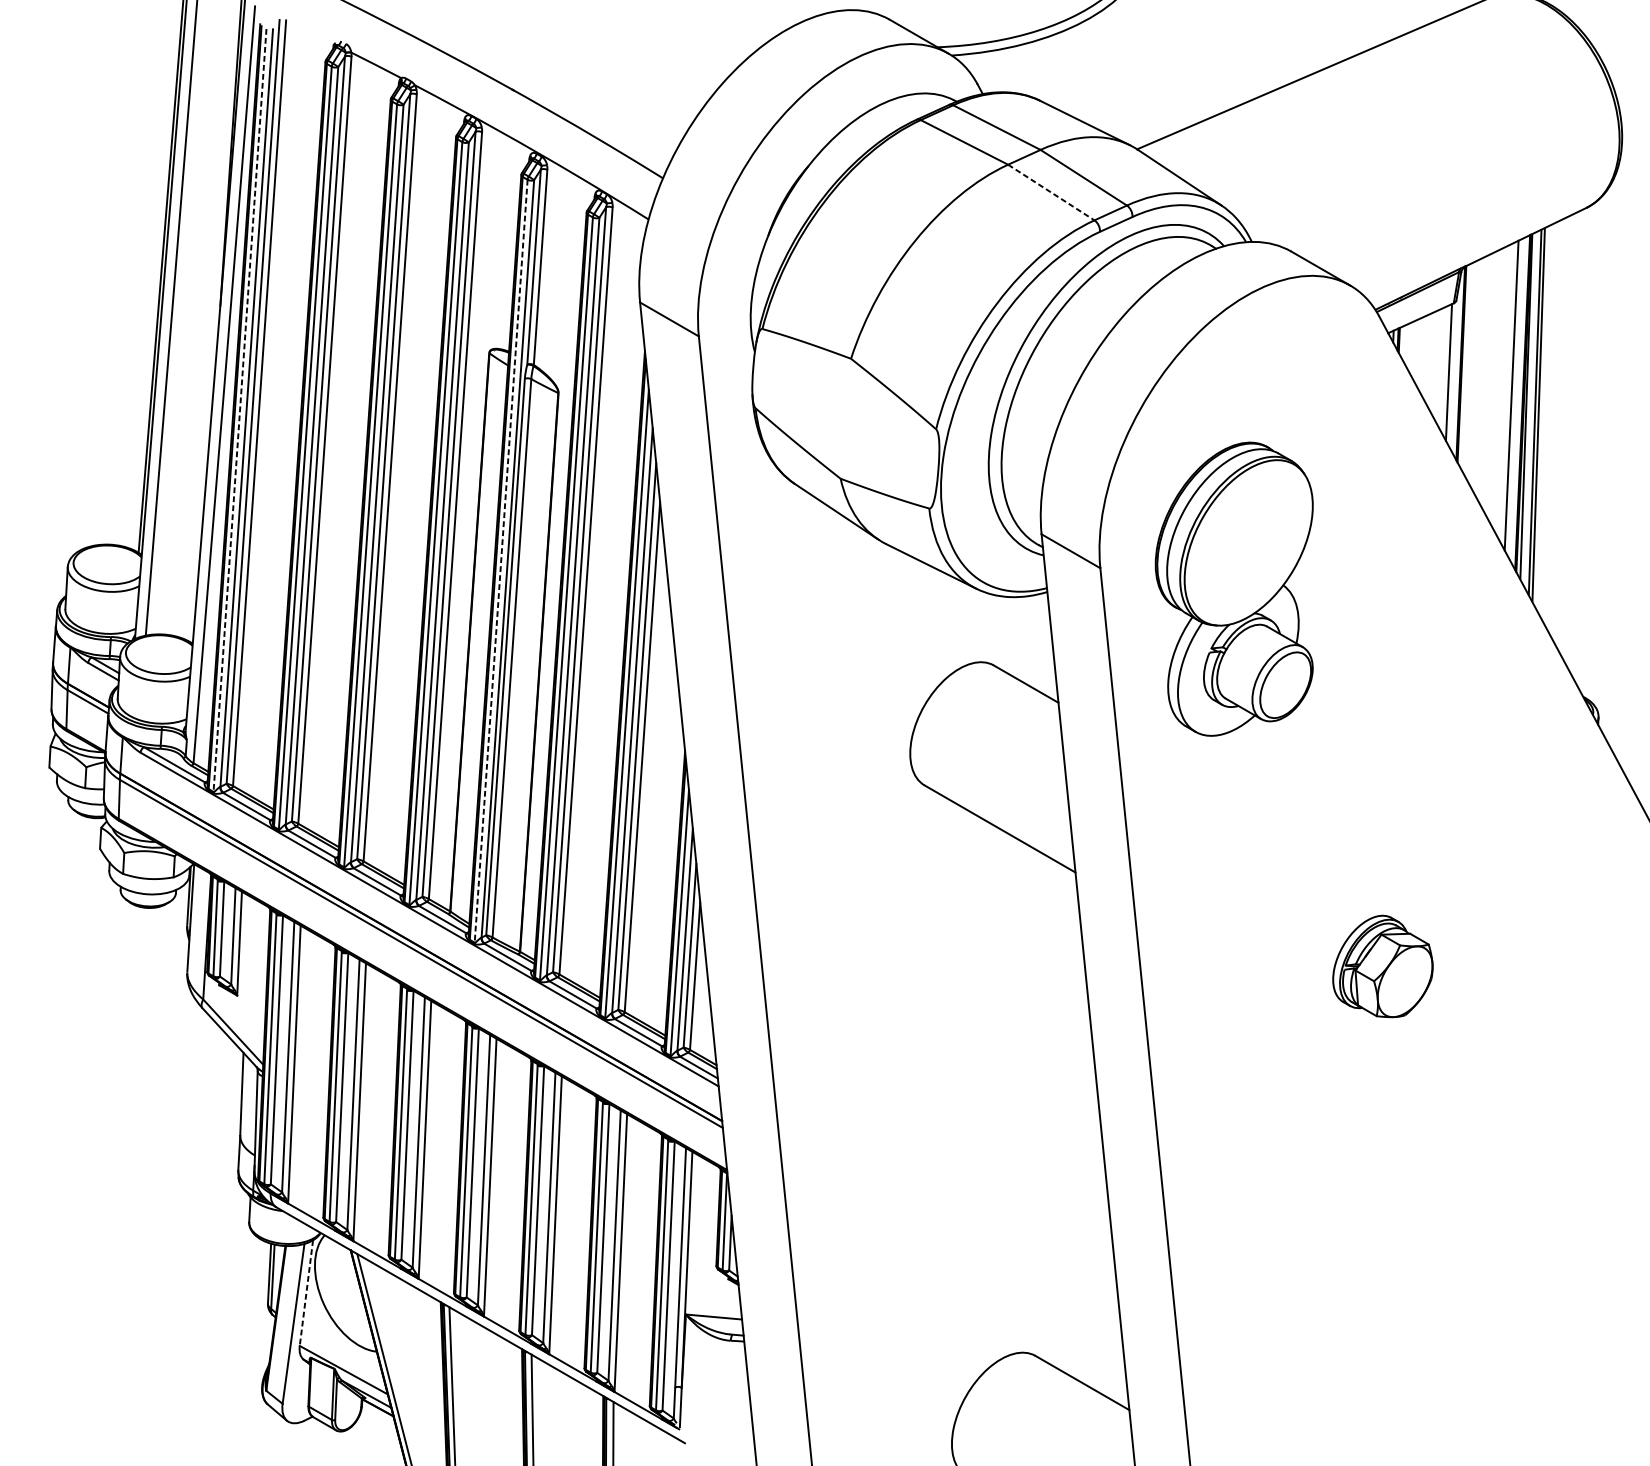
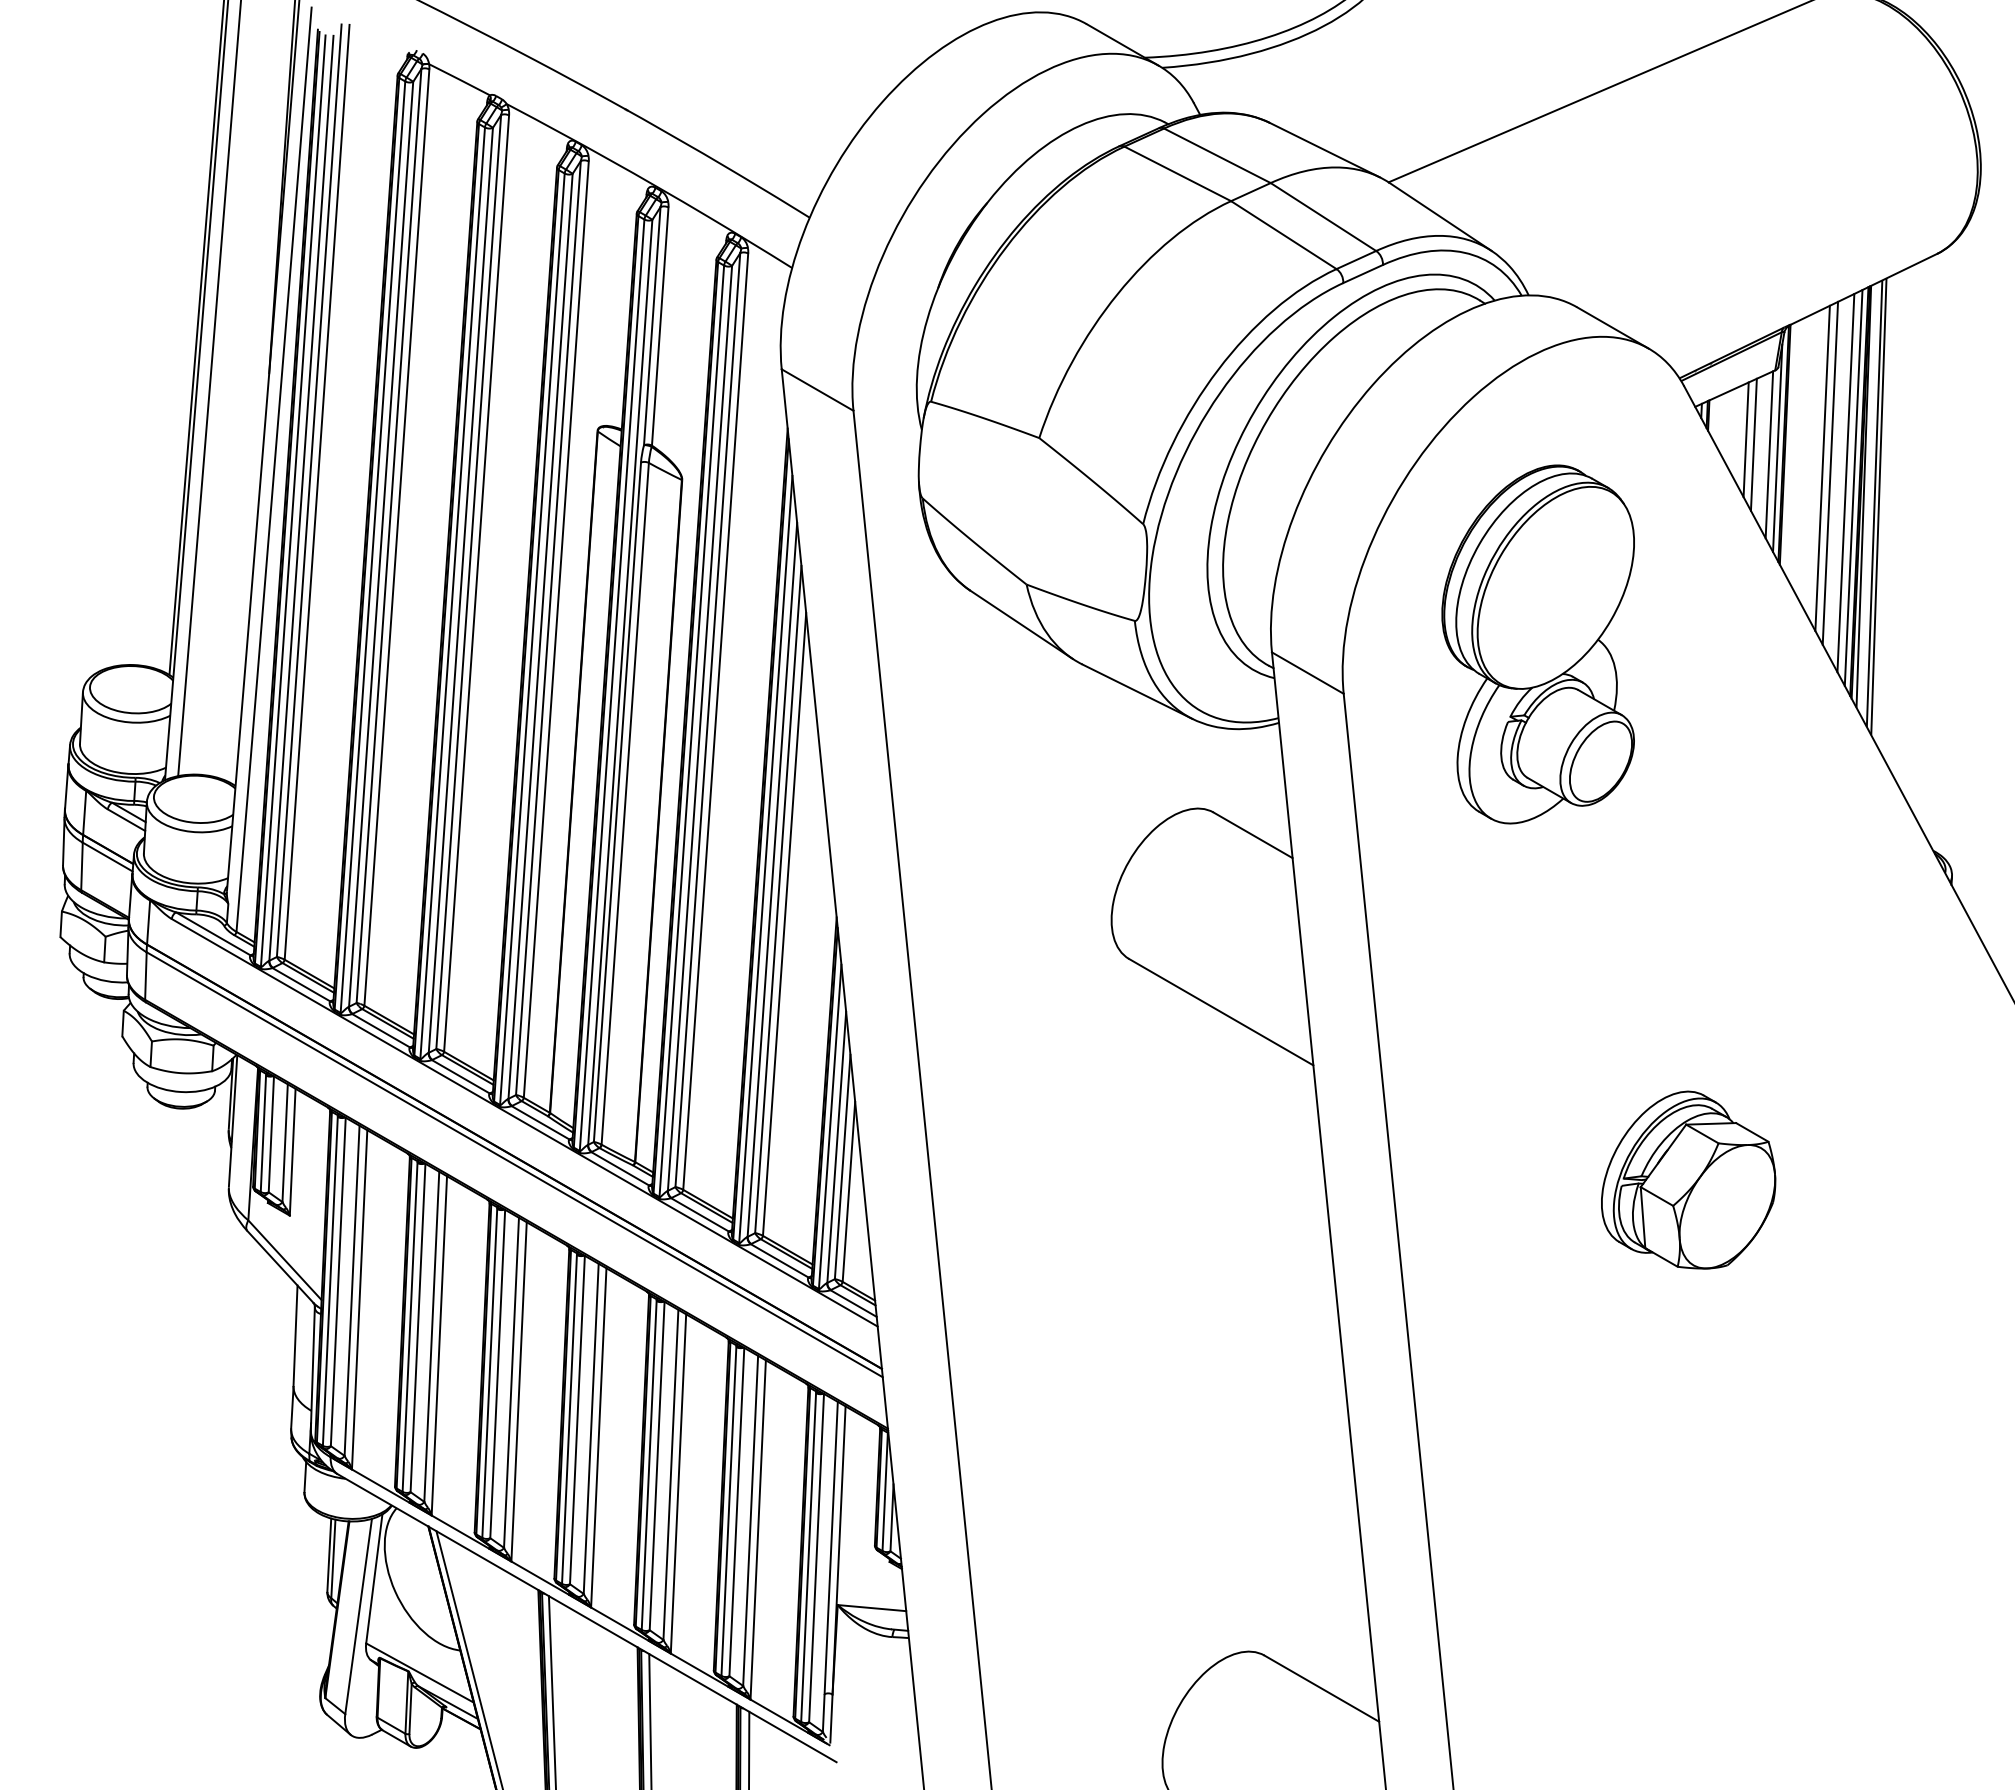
line: (1051, 192) -> (1283, 235), dashed -> solid
line: (1429, 359) -> (1745, 439), added
line: (1435, 364) -> (1753, 444), added
line: (1455, 367) -> (1777, 448), added
line: (1492, 383) -> (1822, 468), added
line: (1499, 386) -> (1830, 472), added
line: (1517, 399) -> (1853, 487), added
line: (240, 410) -> (293, 501), dashed -> solid
line: (501, 561) -> (612, 685), dashed -> solid
part: (1233, 589) -> (1537, 644), moved
part: (1382, 966) -> (1688, 1179), size x1.43
line: (306, 1293) -> (374, 1579), dashed -> solid

